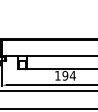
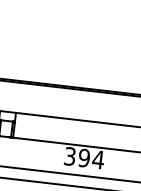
text: (57, 75) -> (69, 155), 194 -> 394

